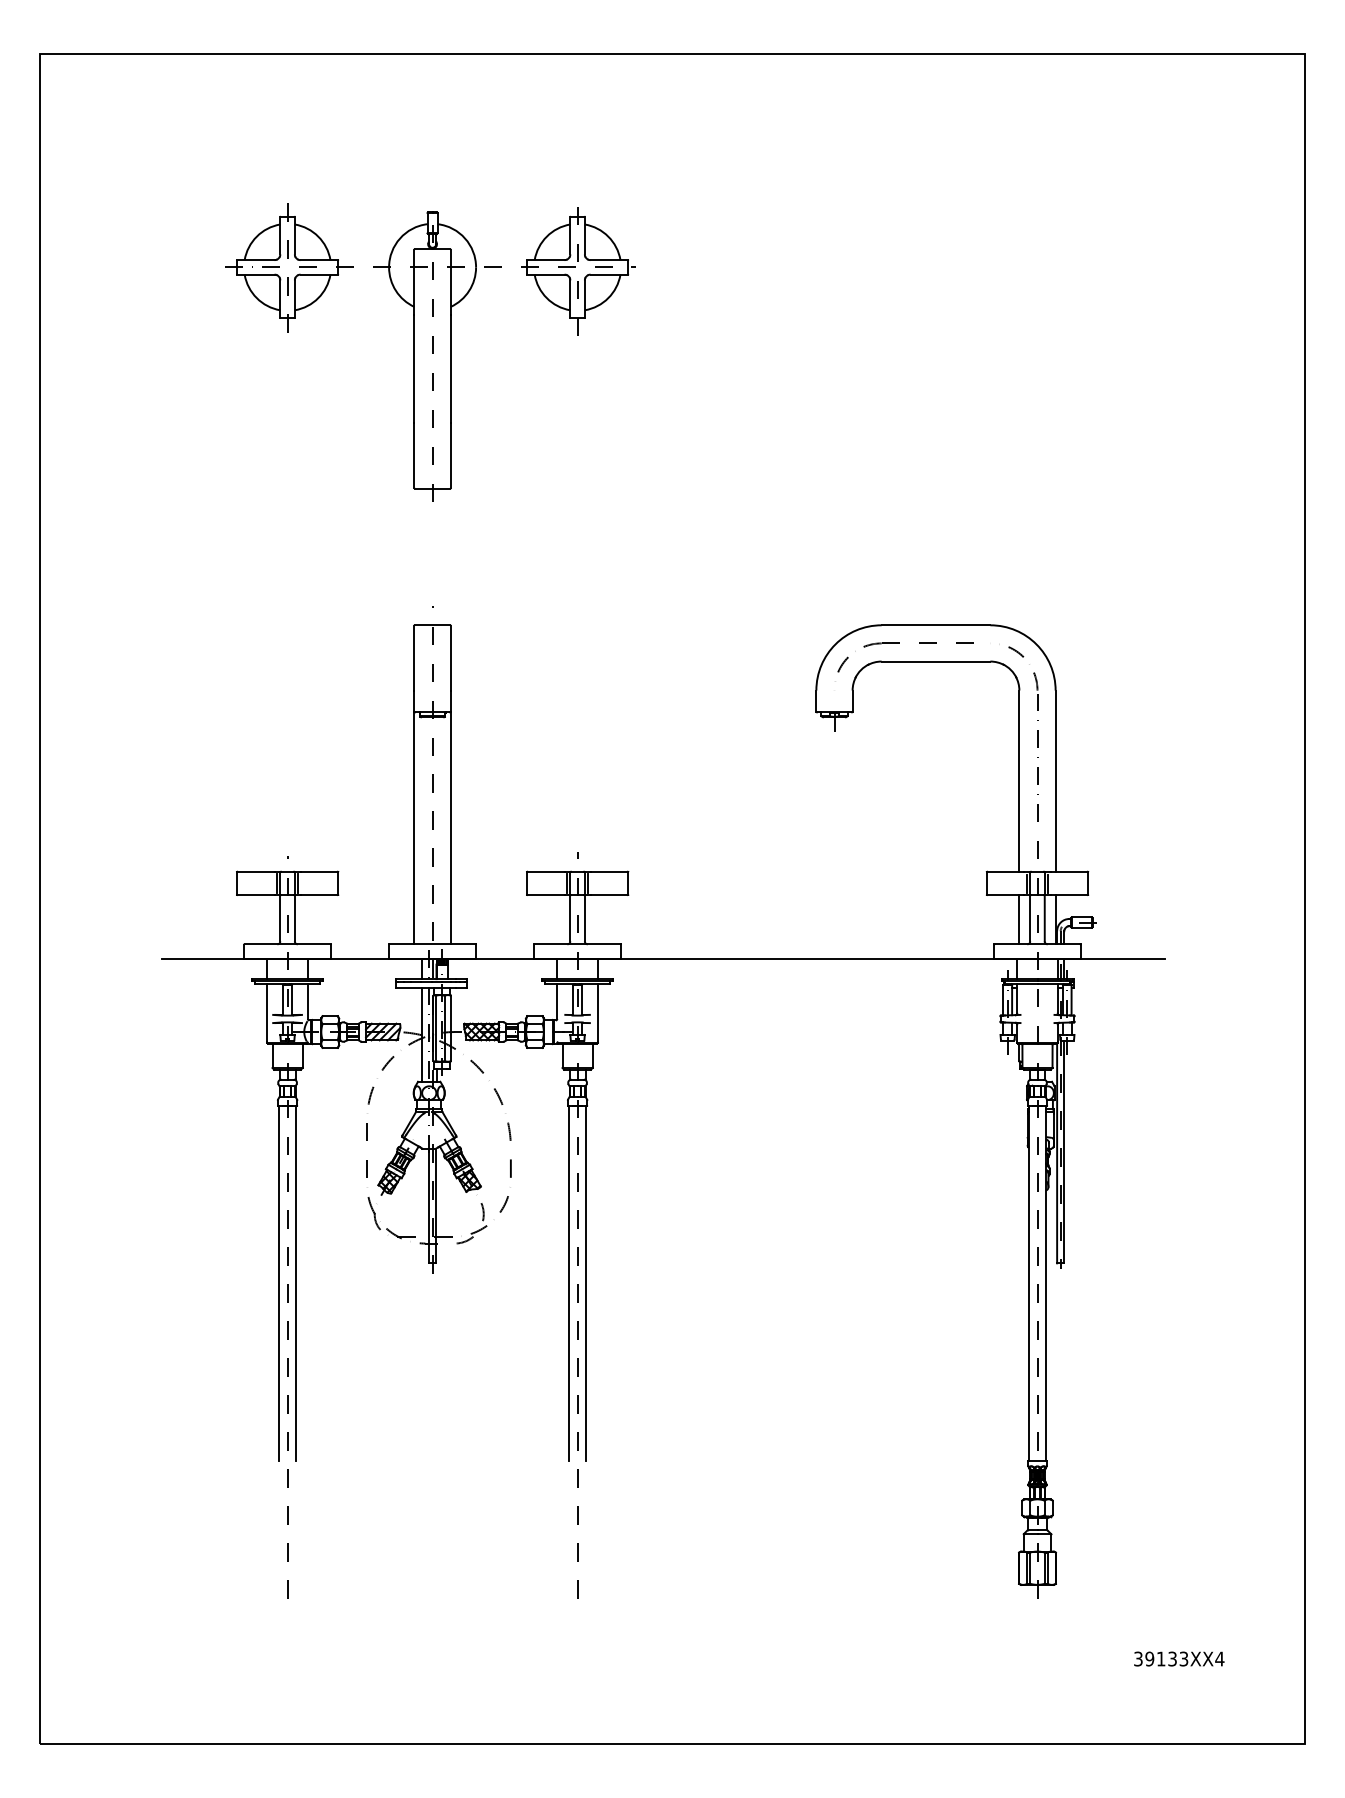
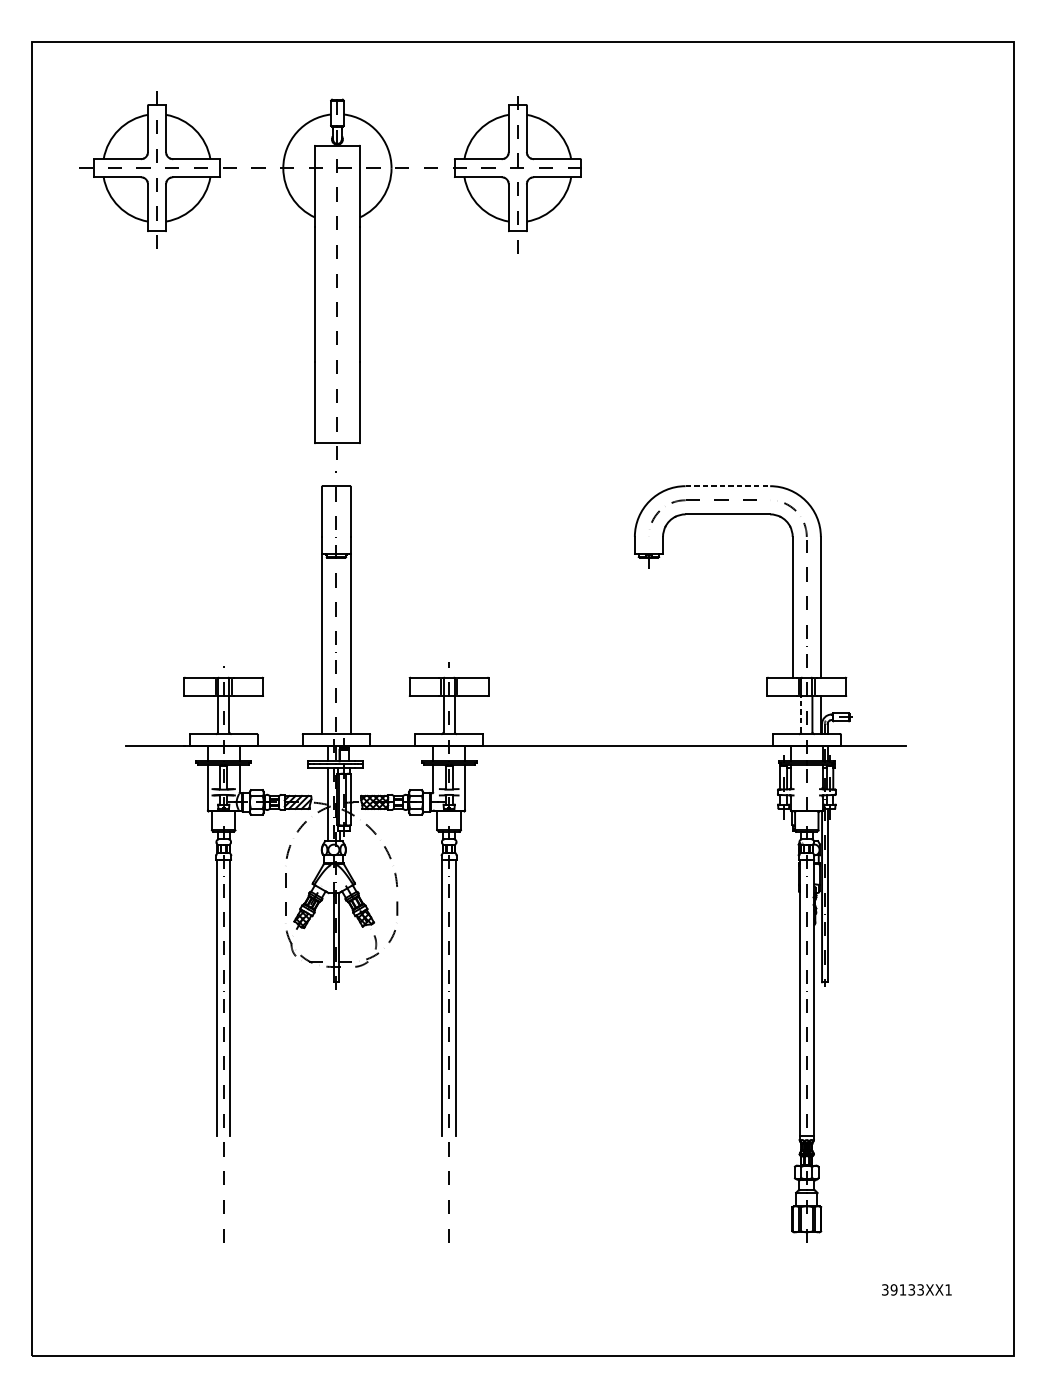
part: (430, 352) -> (334, 274), size x1.6
line: (936, 625) -> (728, 486), solid -> dashed
line: (1030, 917) -> (801, 713), solid -> dashed
line: (1019, 919) -> (792, 714), removed
text: (1219, 1658) -> (948, 1289), 39133XX4 -> 39133XX1

